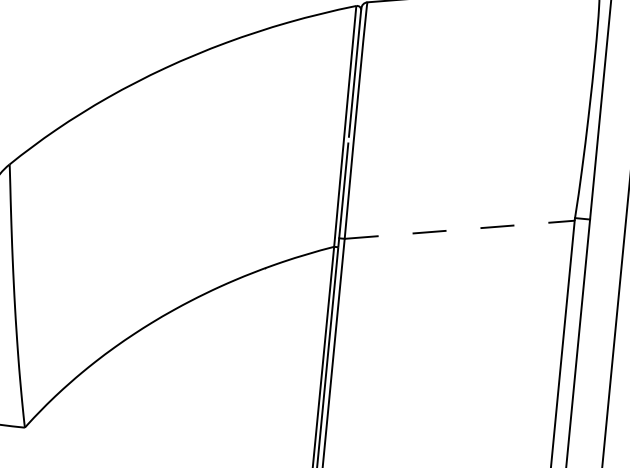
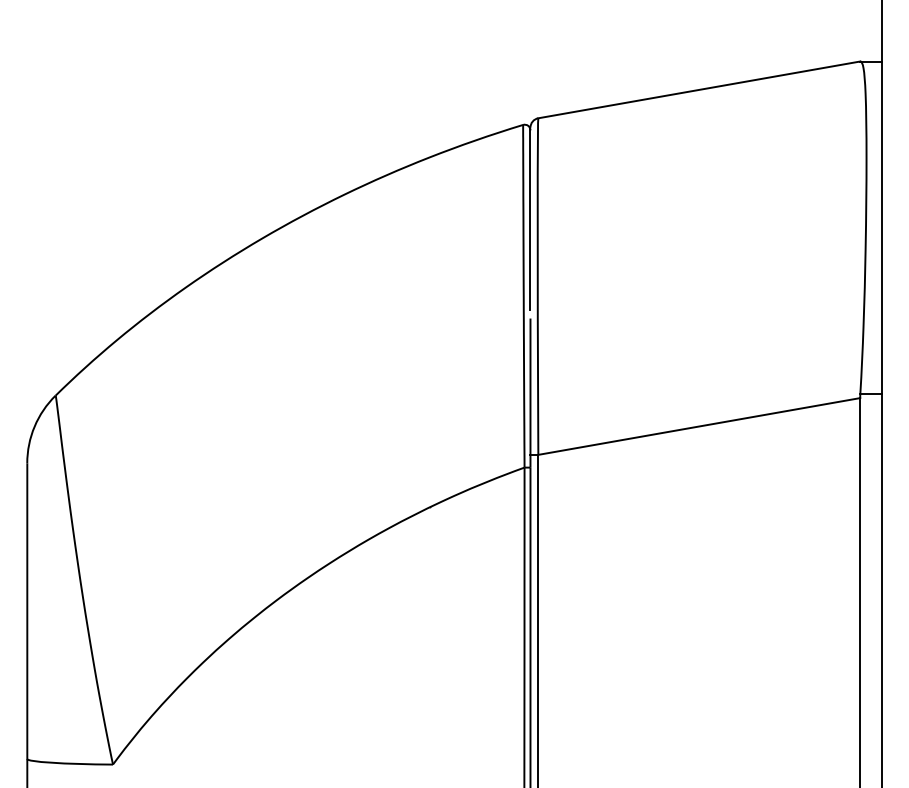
line: (459, 229) -> (699, 426), dashed -> solid

